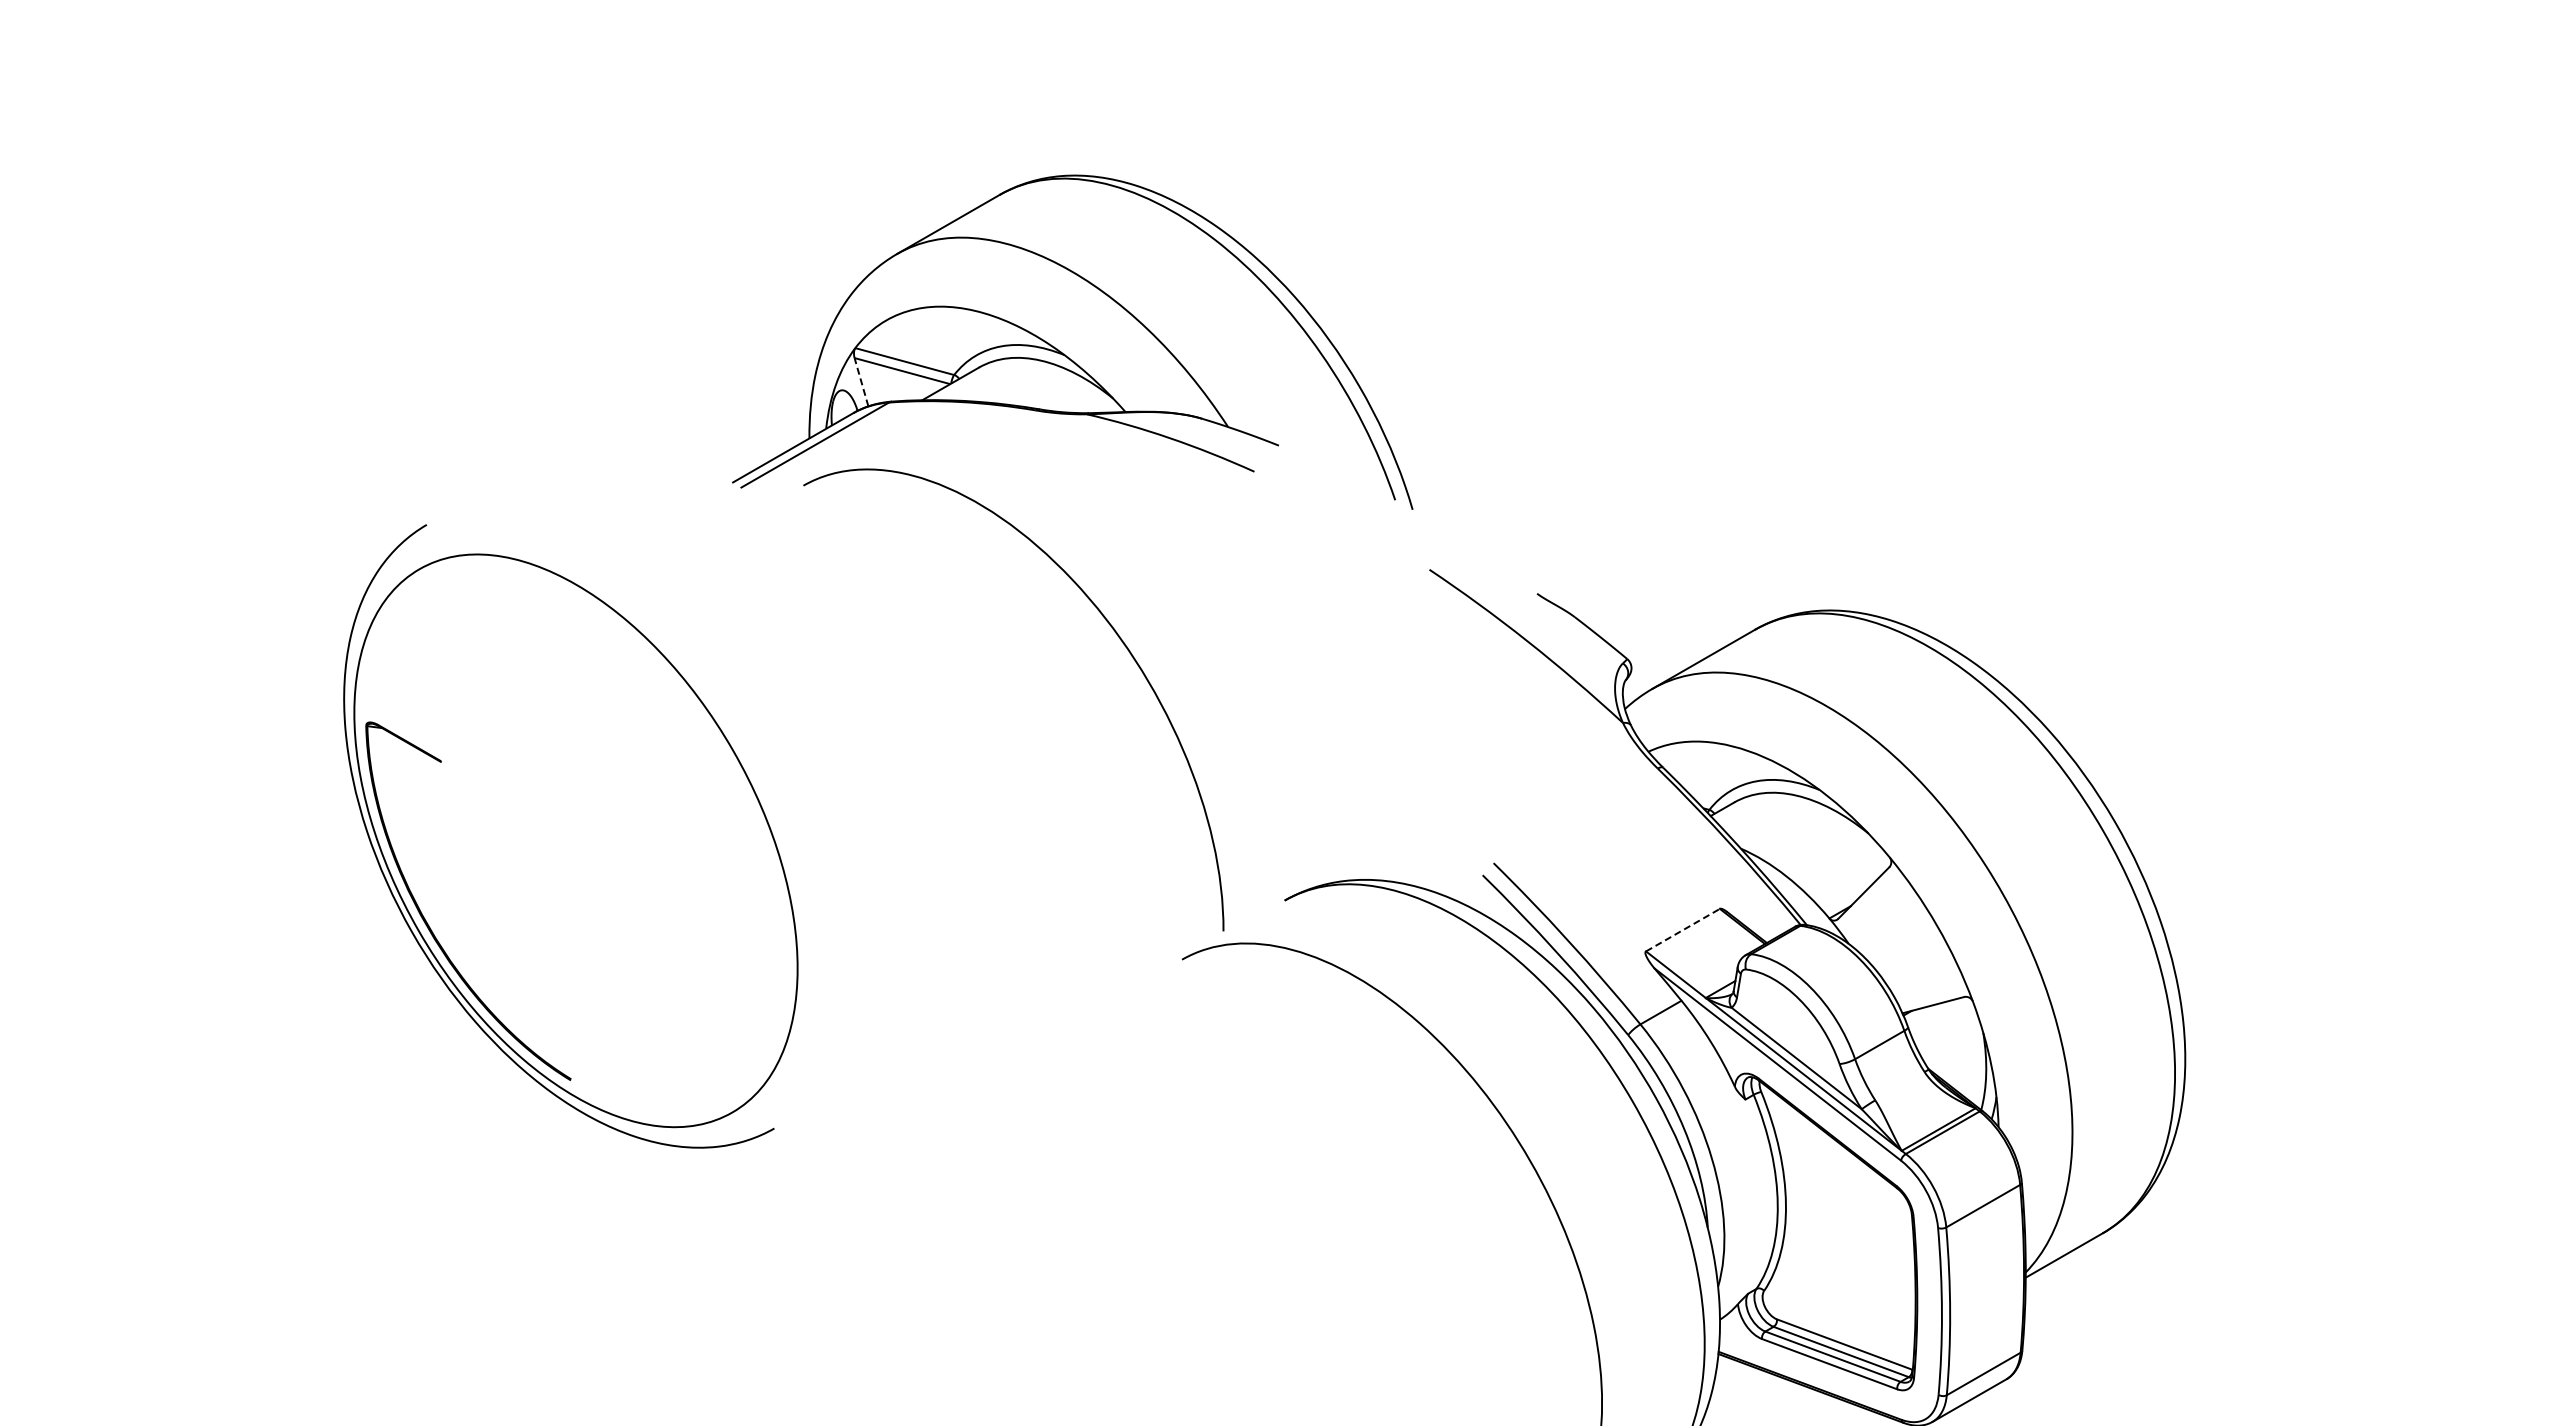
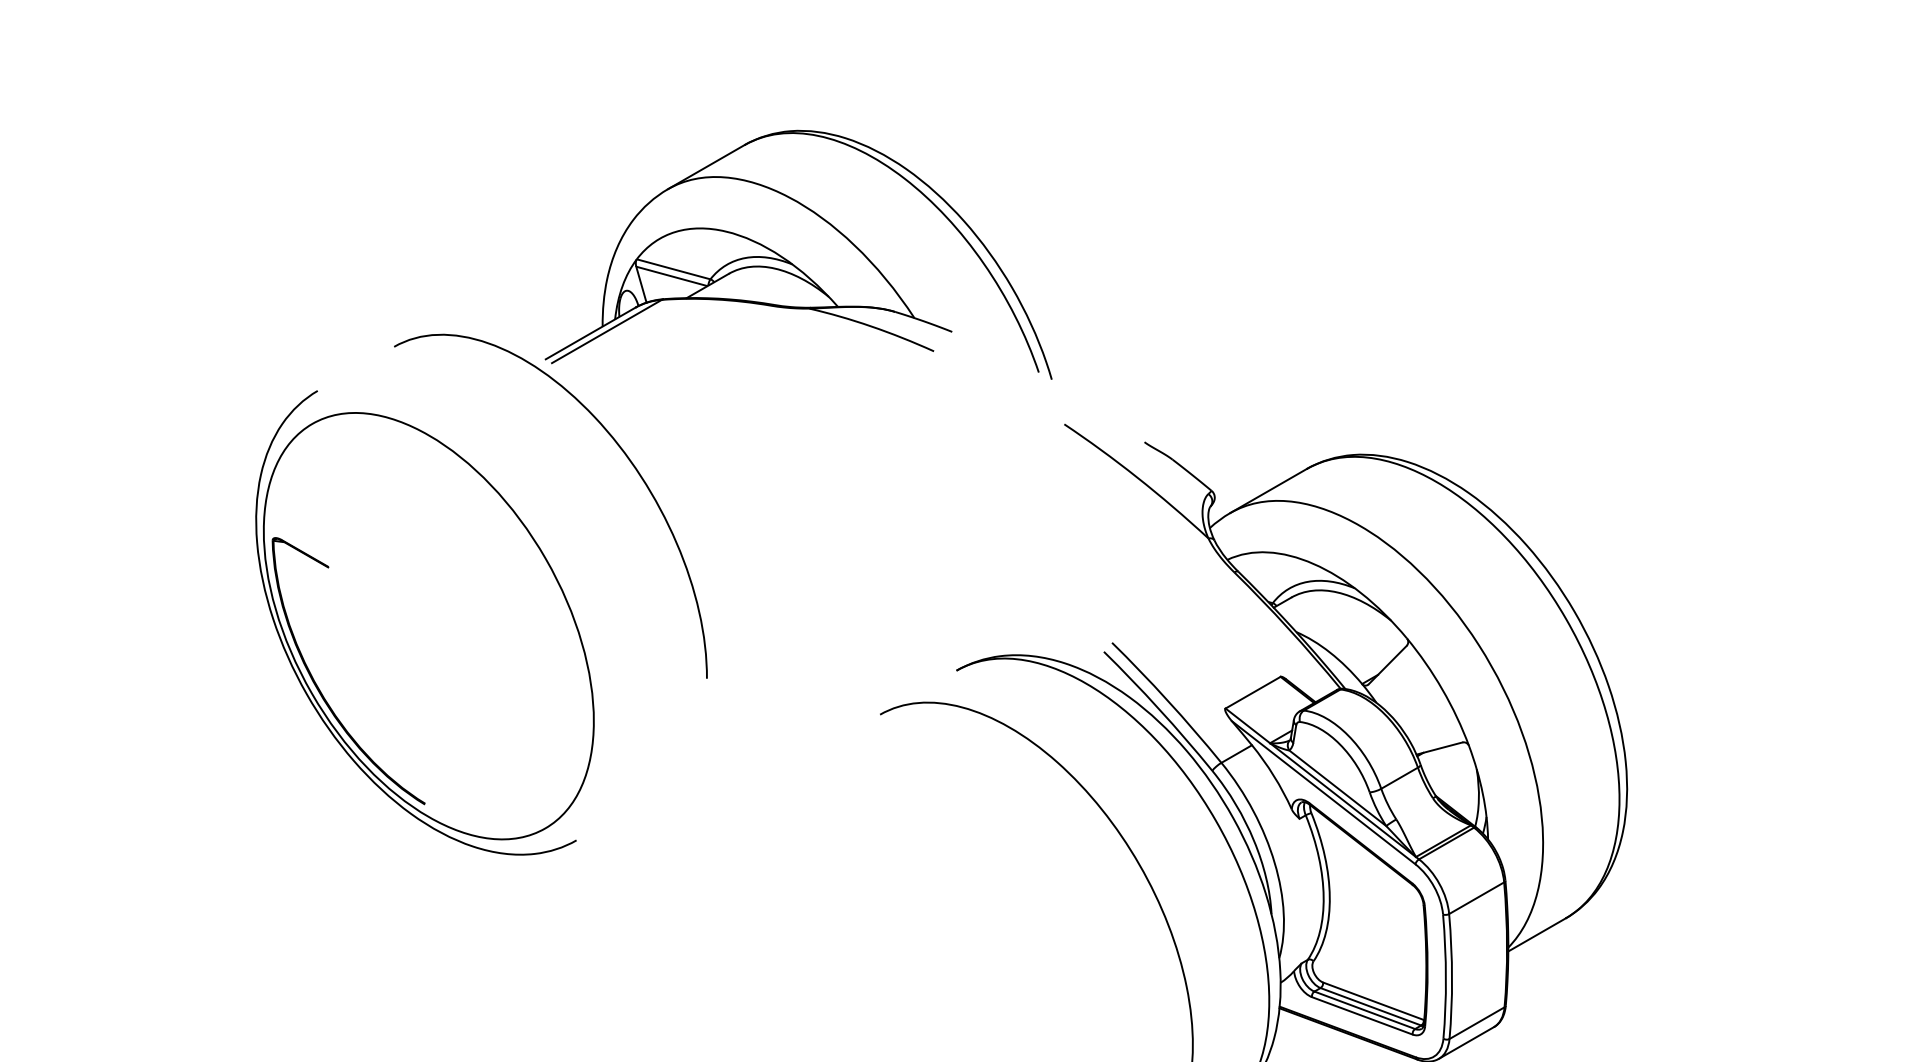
line: (861, 381) -> (641, 284), dashed -> solid
curve: (1109, 625) -> (622, 450), moved
line: (1682, 930) -> (1252, 692), dashed -> solid

